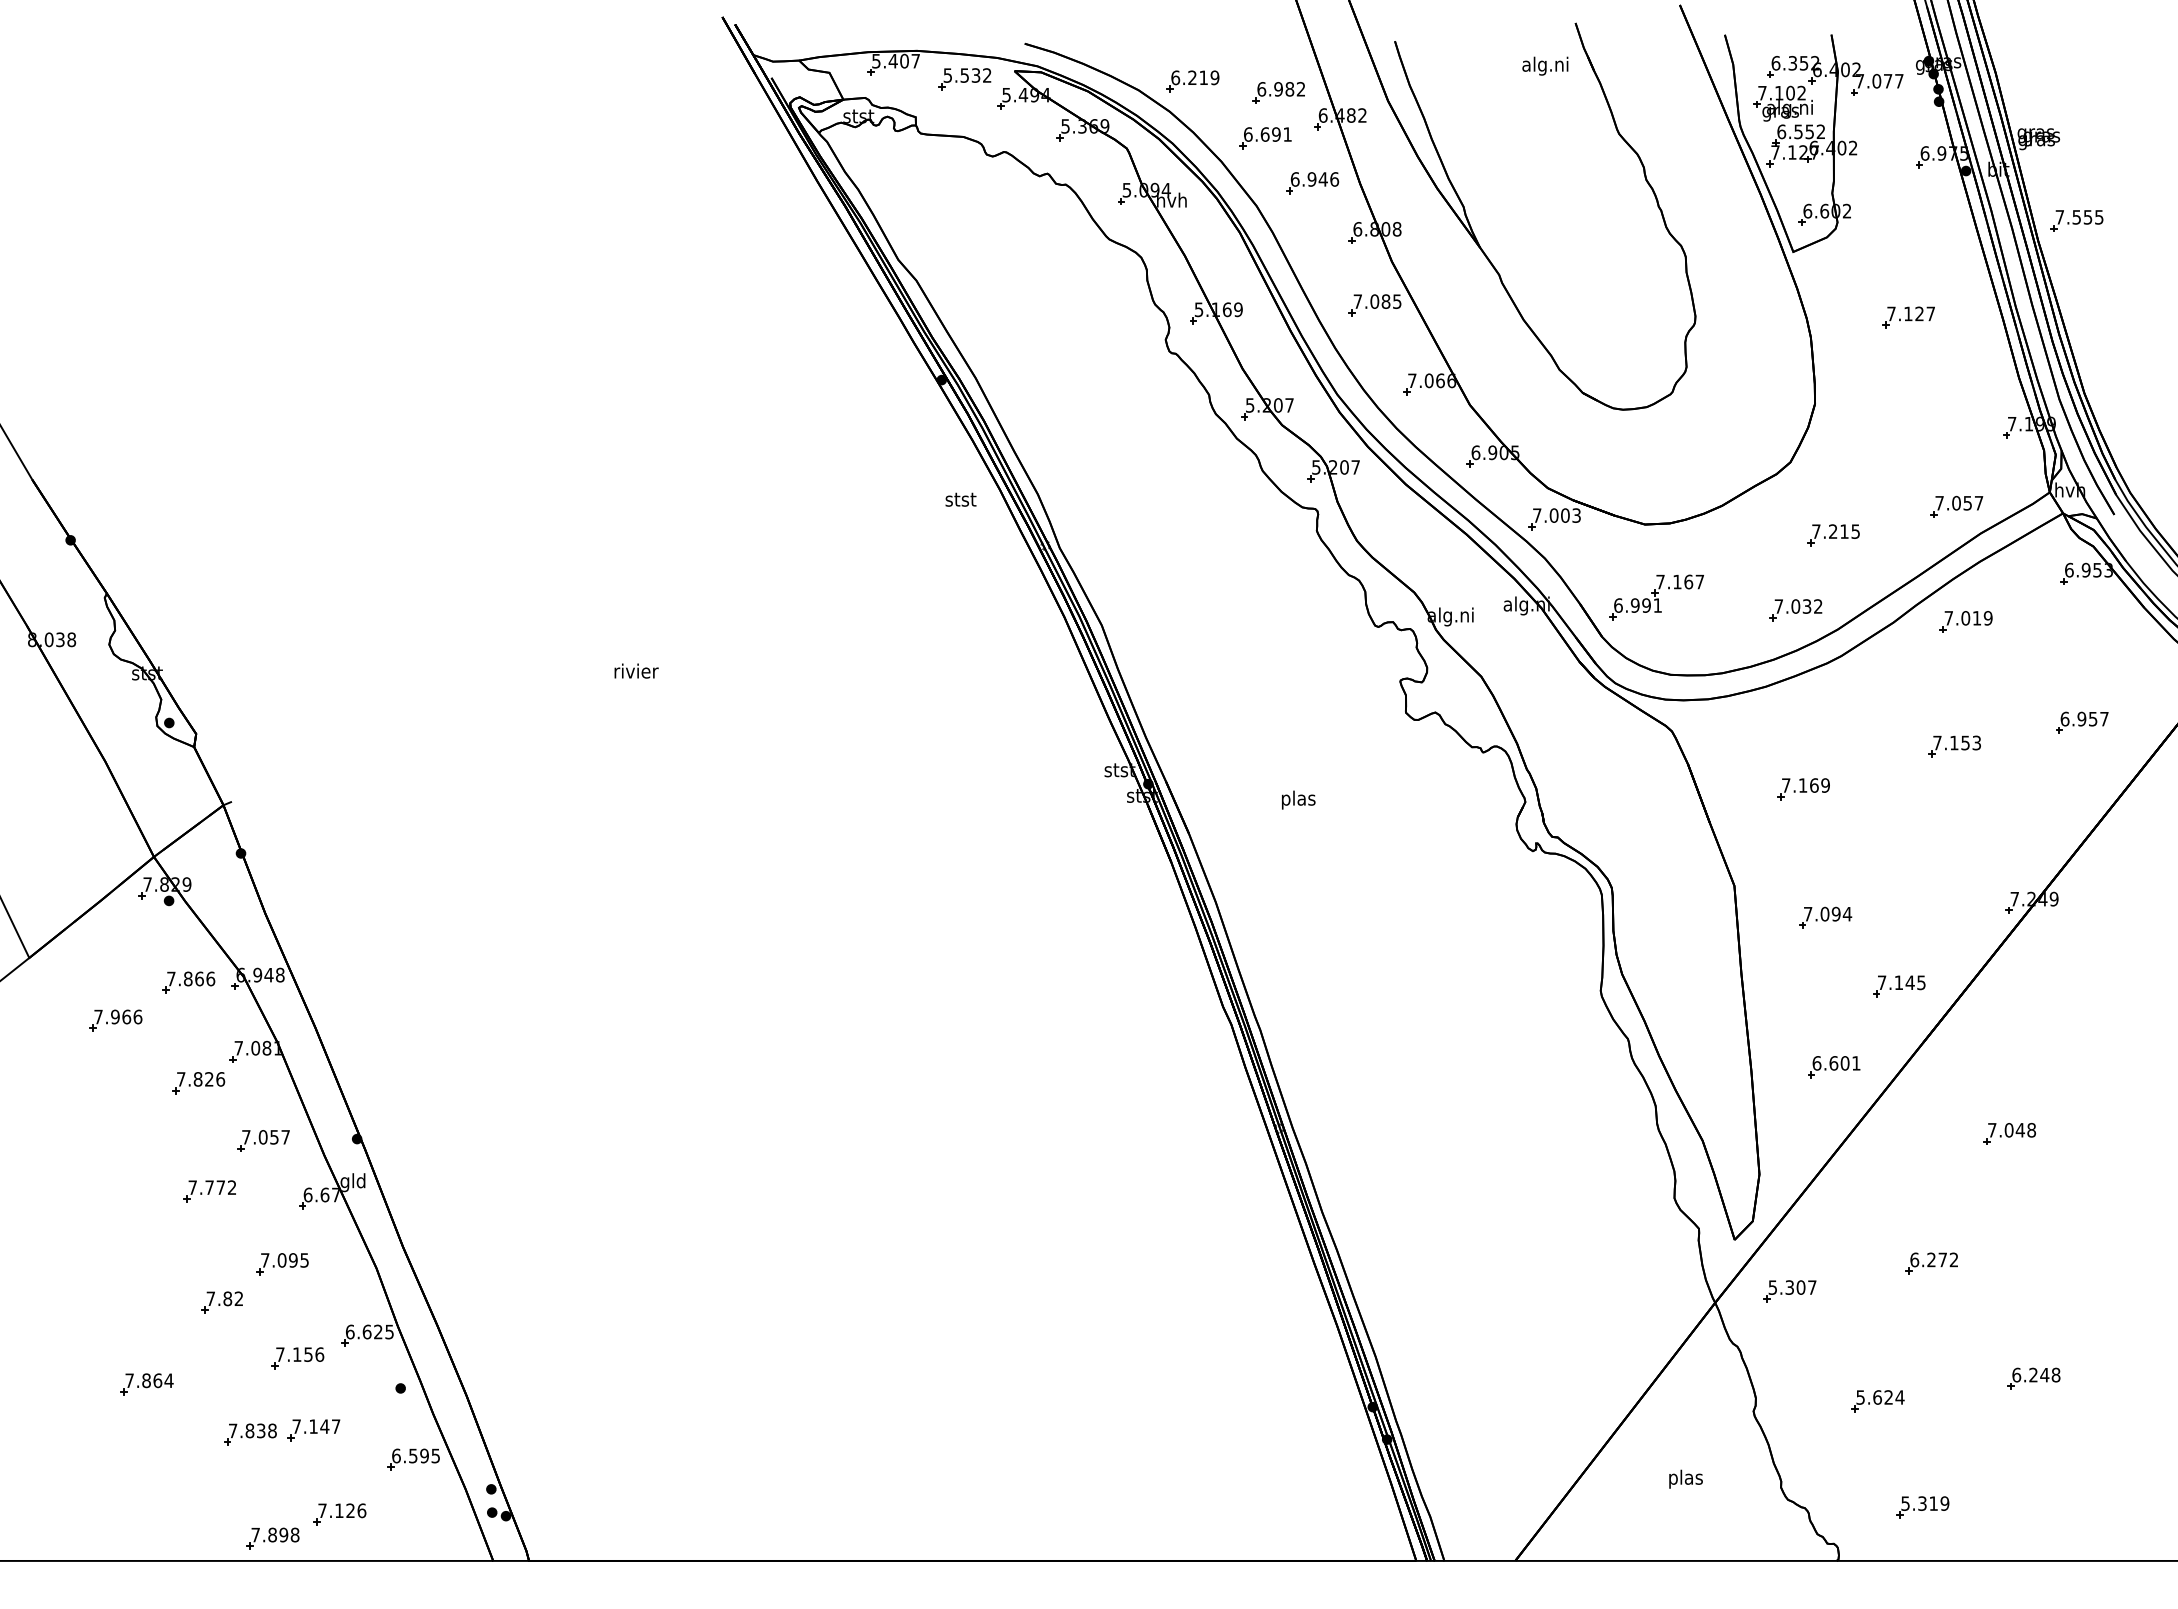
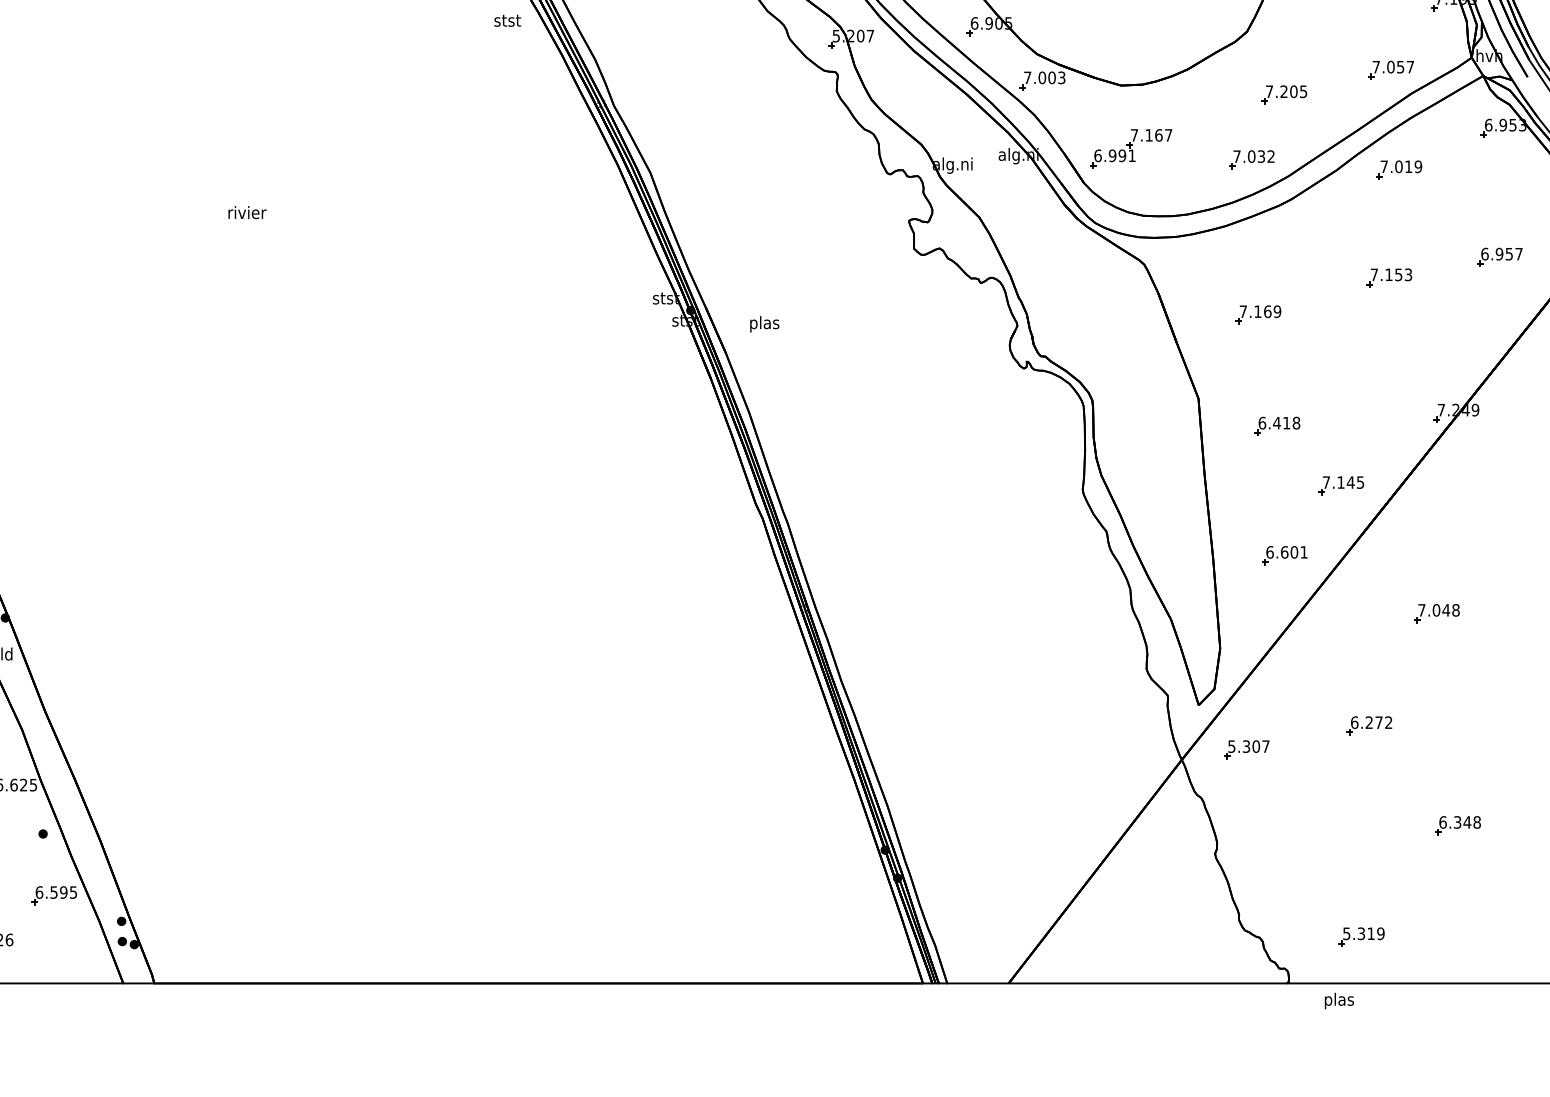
text: (960, 499) -> (507, 20), moved
text: (1844, 531) -> (1293, 91), 7.215 -> 7.205
text: (1298, 799) -> (764, 323), moved
text: (1827, 913) -> (1279, 422), 7.094 -> 6.418
text: (2033, 1375) -> (1457, 822), 6.248 -> 6.348
part: (1877, 1401) -> (1322, 845), removed
text: (1685, 1478) -> (1338, 1000), moved

